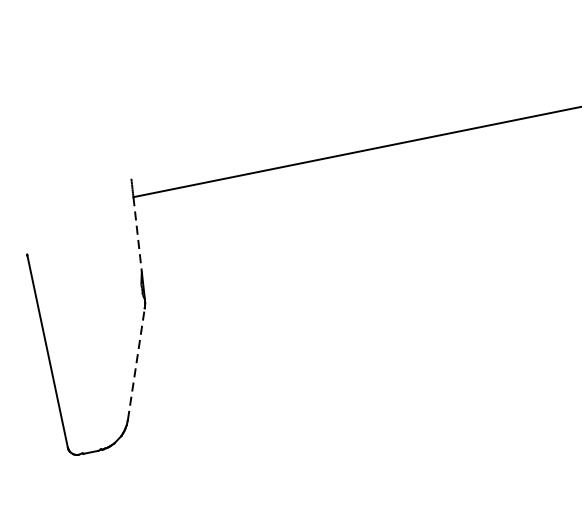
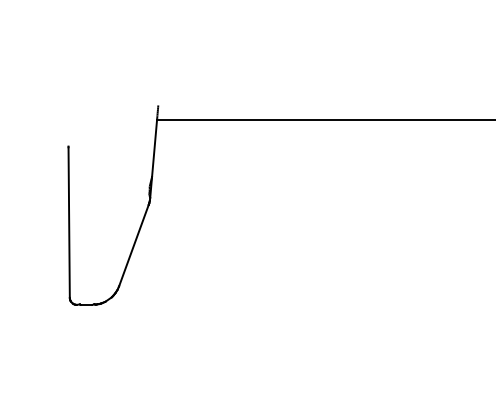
line: (137, 234) -> (154, 148), dashed -> solid
line: (137, 363) -> (134, 245), dashed -> solid

